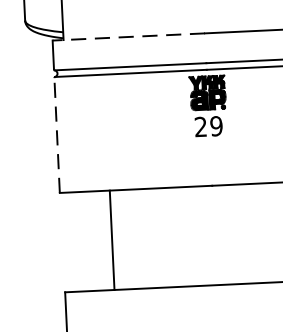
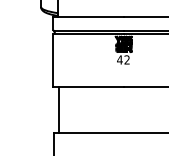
line: (128, 36) -> (88, 16), dashed -> solid
text: (208, 125) -> (123, 59), 29 -> 42
line: (57, 134) -> (53, 60), dashed -> solid
line: (112, 240) -> (59, 110), moved

